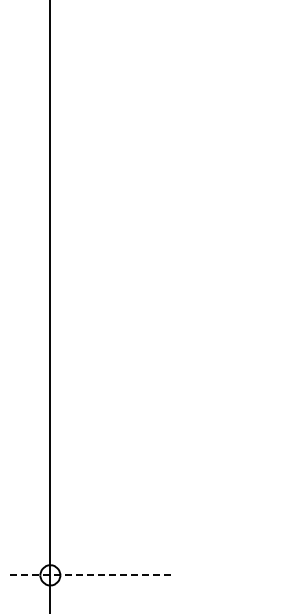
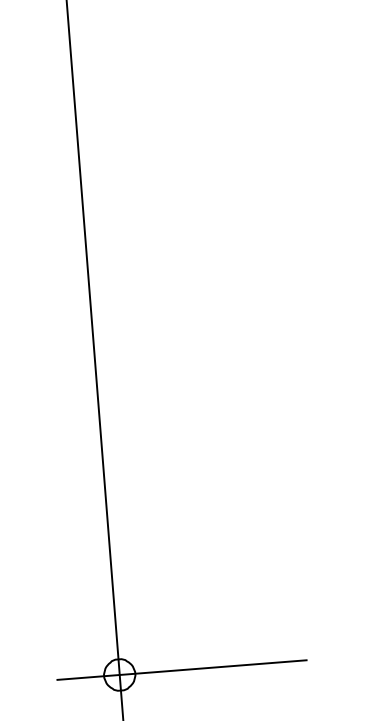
line: (89, 575) -> (180, 670), dashed -> solid

